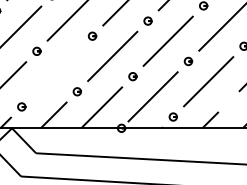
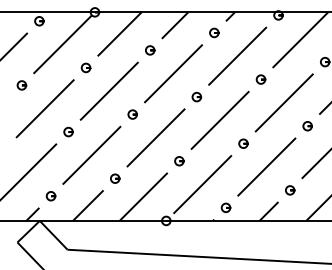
line: (56, 70) -> (91, 154), added
part: (229, 101) -> (290, 190), added

